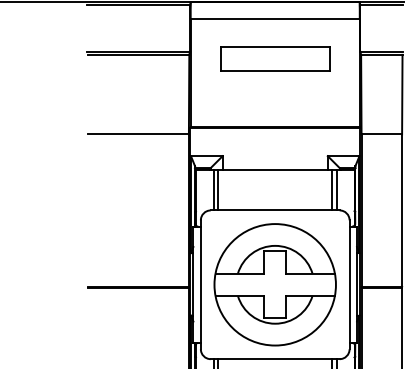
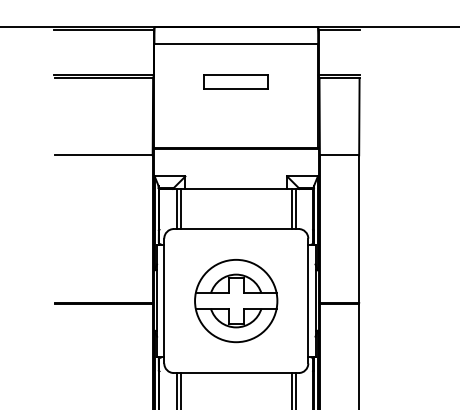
part: (274, 58) -> (235, 81), size x0.6
part: (274, 284) -> (235, 300), size x0.7

